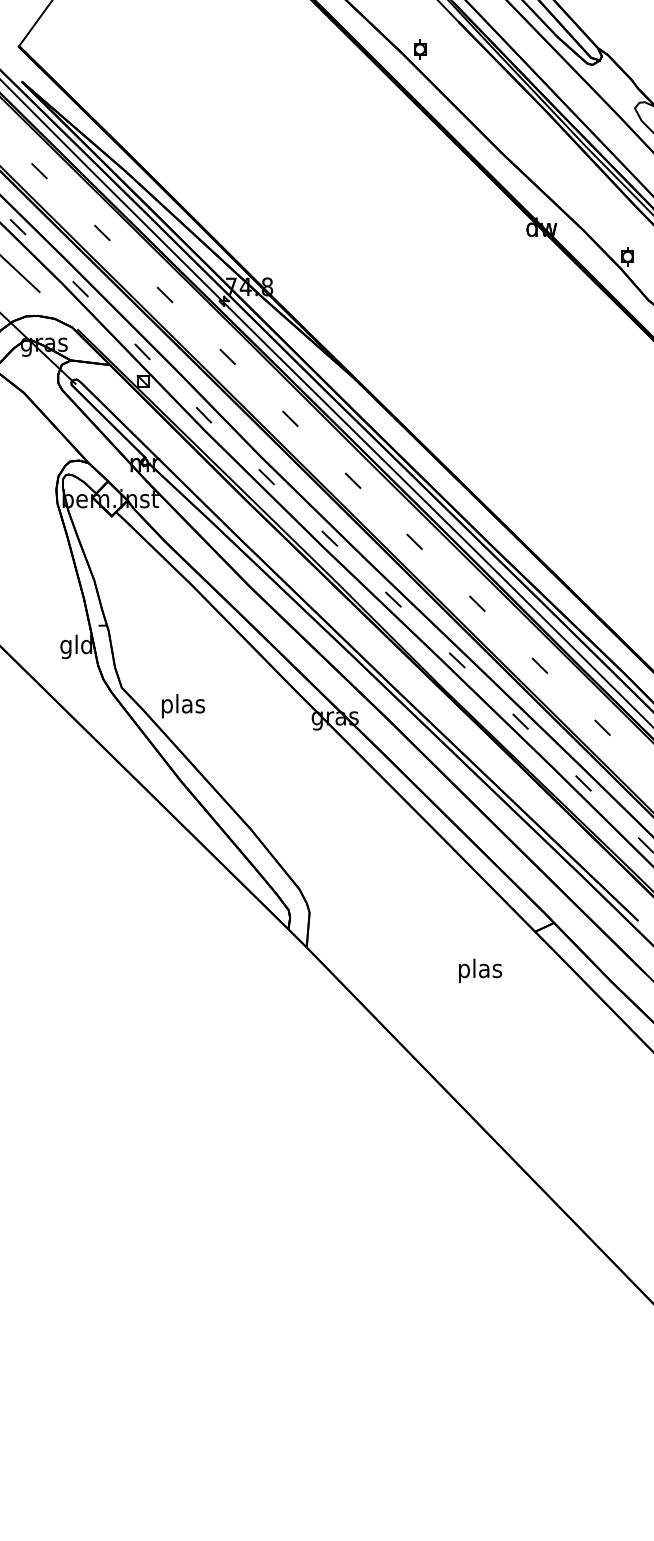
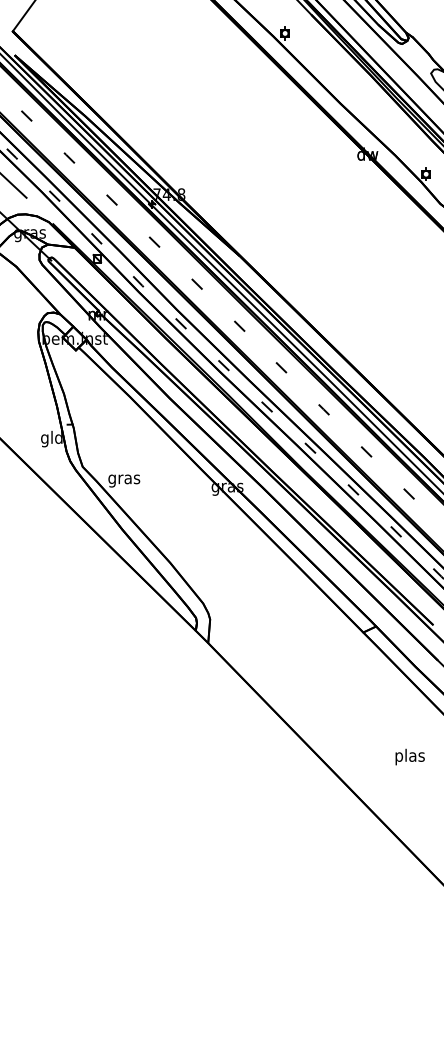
text: (183, 706) -> (124, 479), plas -> gras
text: (479, 970) -> (409, 756), moved

